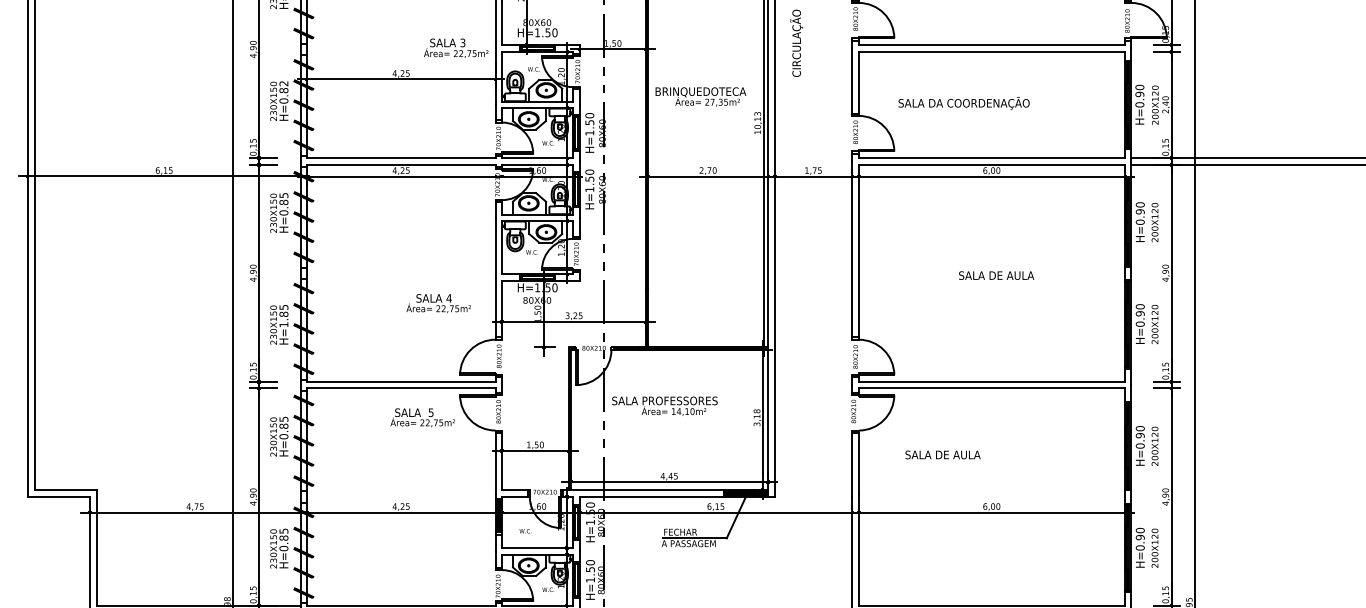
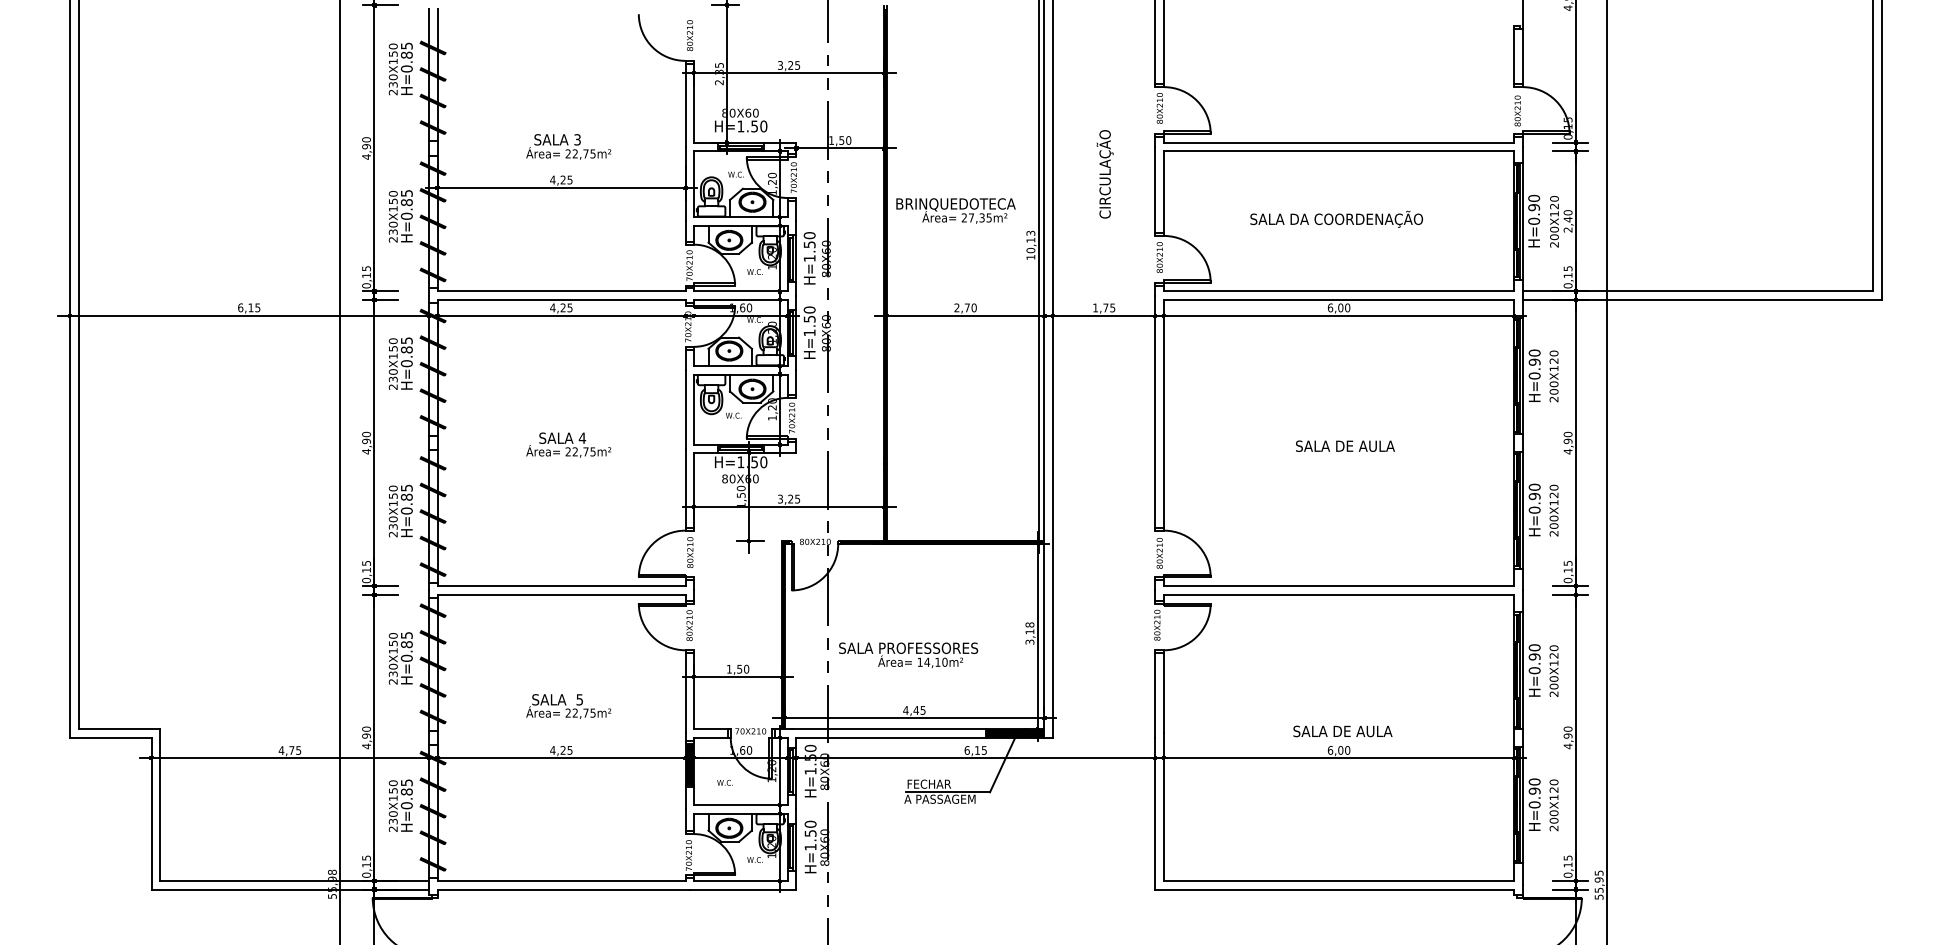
text: (796, 43) -> (1104, 174), moved
text: (456, 48) -> (568, 146), moved
text: (283, 83) -> (406, 193), H=0.82 -> H=0.85
text: (963, 102) -> (1336, 218), moved
text: (438, 303) -> (568, 444), moved
text: (283, 324) -> (406, 510), H=1.85 -> H=0.85
text: (664, 406) -> (908, 655), moved
text: (422, 417) -> (568, 706), moved
text: (942, 455) -> (1342, 731), moved

